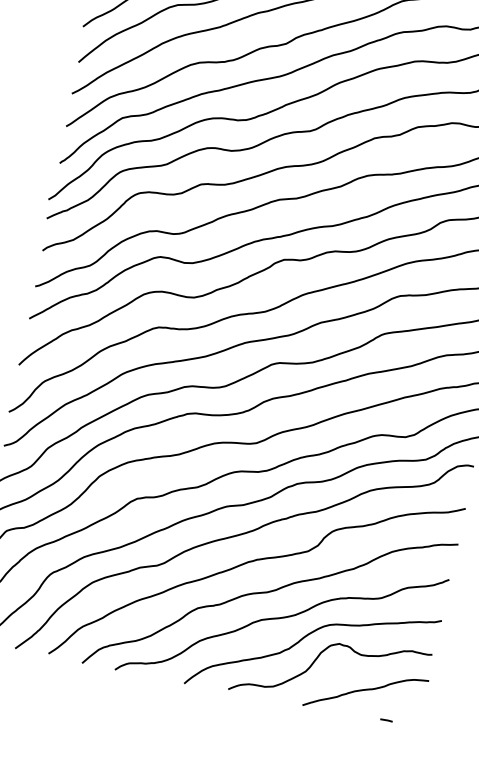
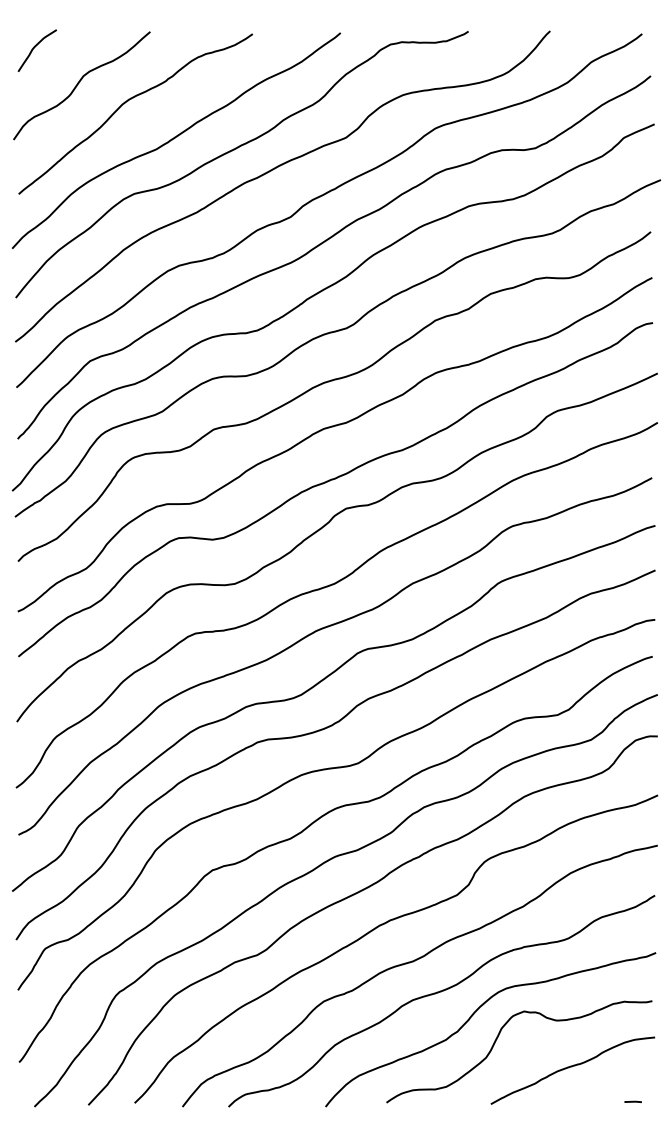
line: (386, 719) -> (632, 1101), moved

